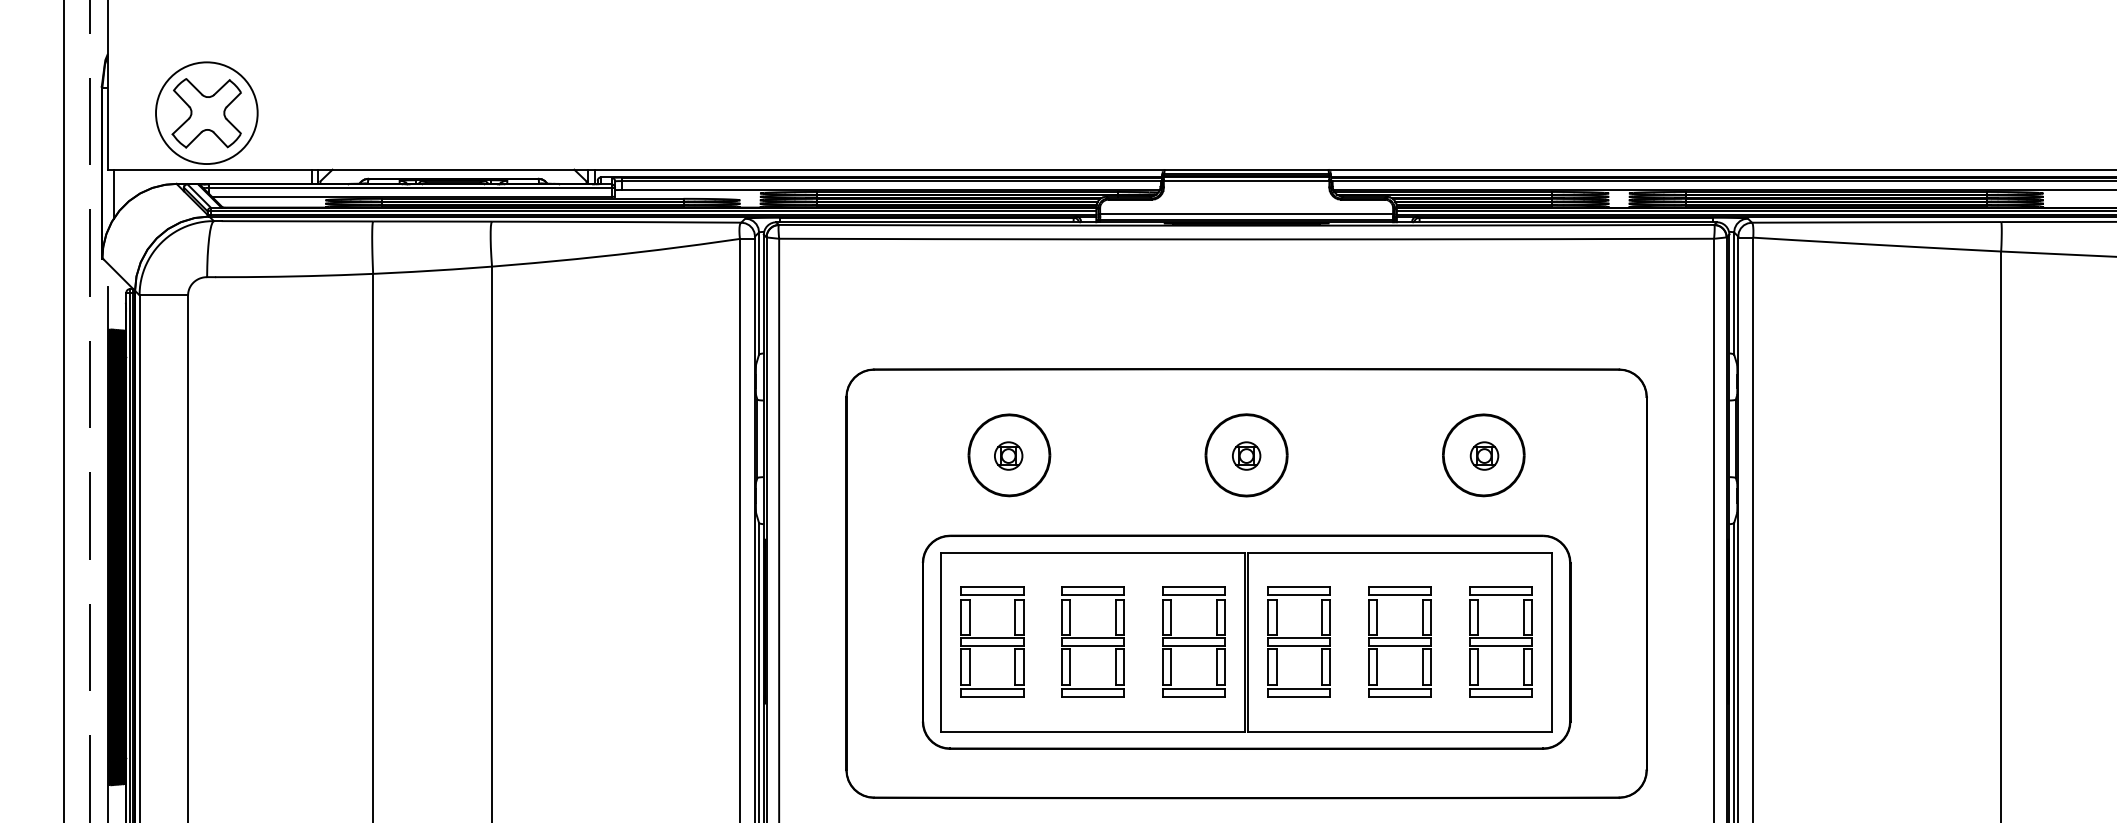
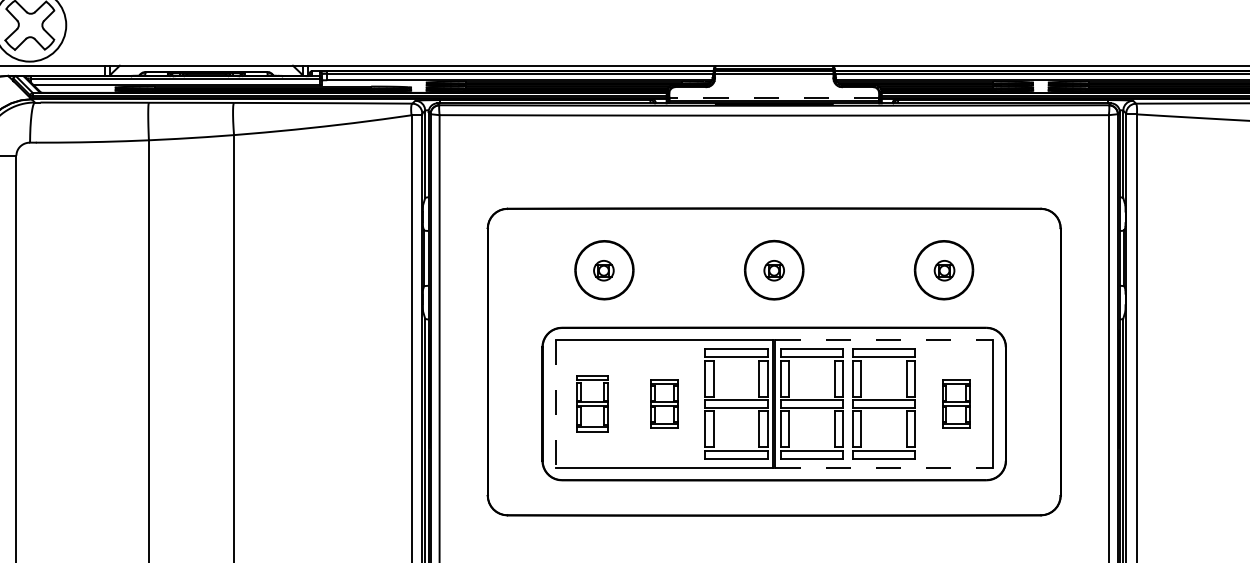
line: (1246, 214) -> (774, 97), solid -> dashed
line: (1400, 552) -> (884, 339), solid -> dashed
part: (992, 641) -> (592, 403), size x0.7
part: (1092, 641) -> (663, 403), size x0.6
part: (1193, 641) -> (736, 403), size x1.4
part: (1298, 641) -> (811, 403), size x1.4
part: (1399, 641) -> (883, 403), size x1.4
part: (1500, 641) -> (955, 403), size x0.6
line: (941, 642) -> (555, 404), solid -> dashed
line: (1400, 731) -> (884, 467), solid -> dashed

